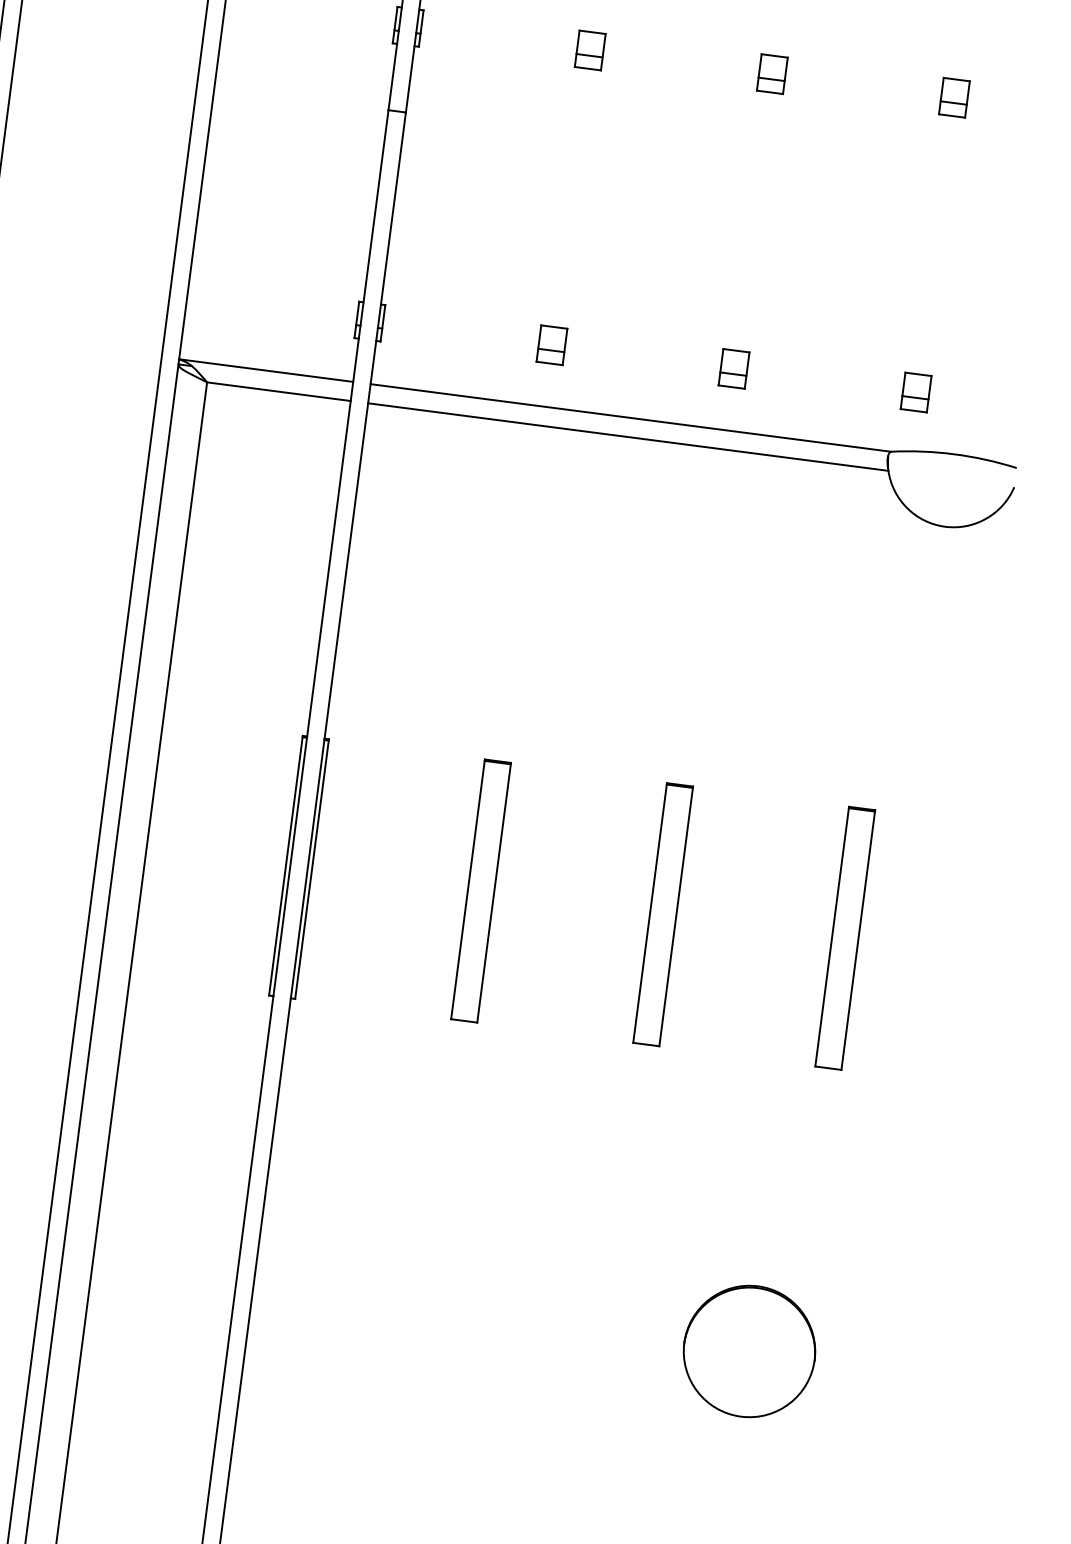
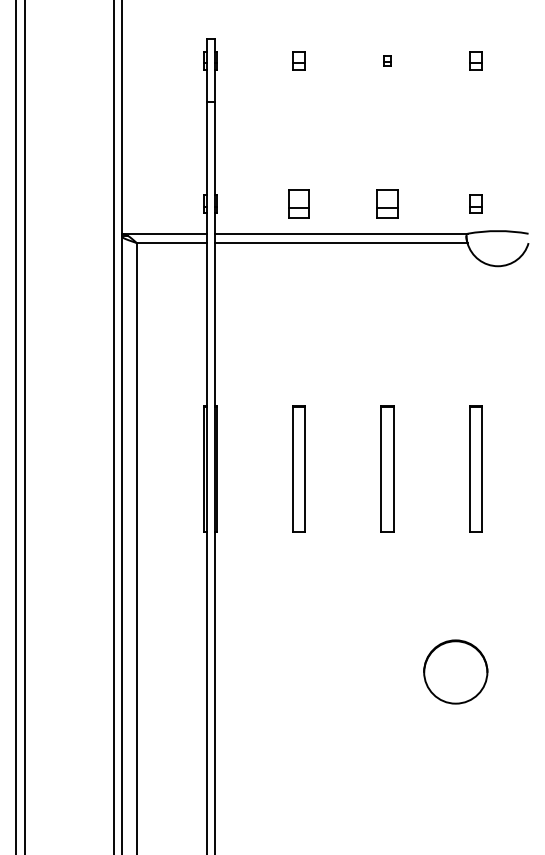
part: (772, 73) -> (387, 60), size x0.6
part: (550, 344) -> (298, 203), size x1.6
part: (734, 367) -> (387, 203), size x1.6

